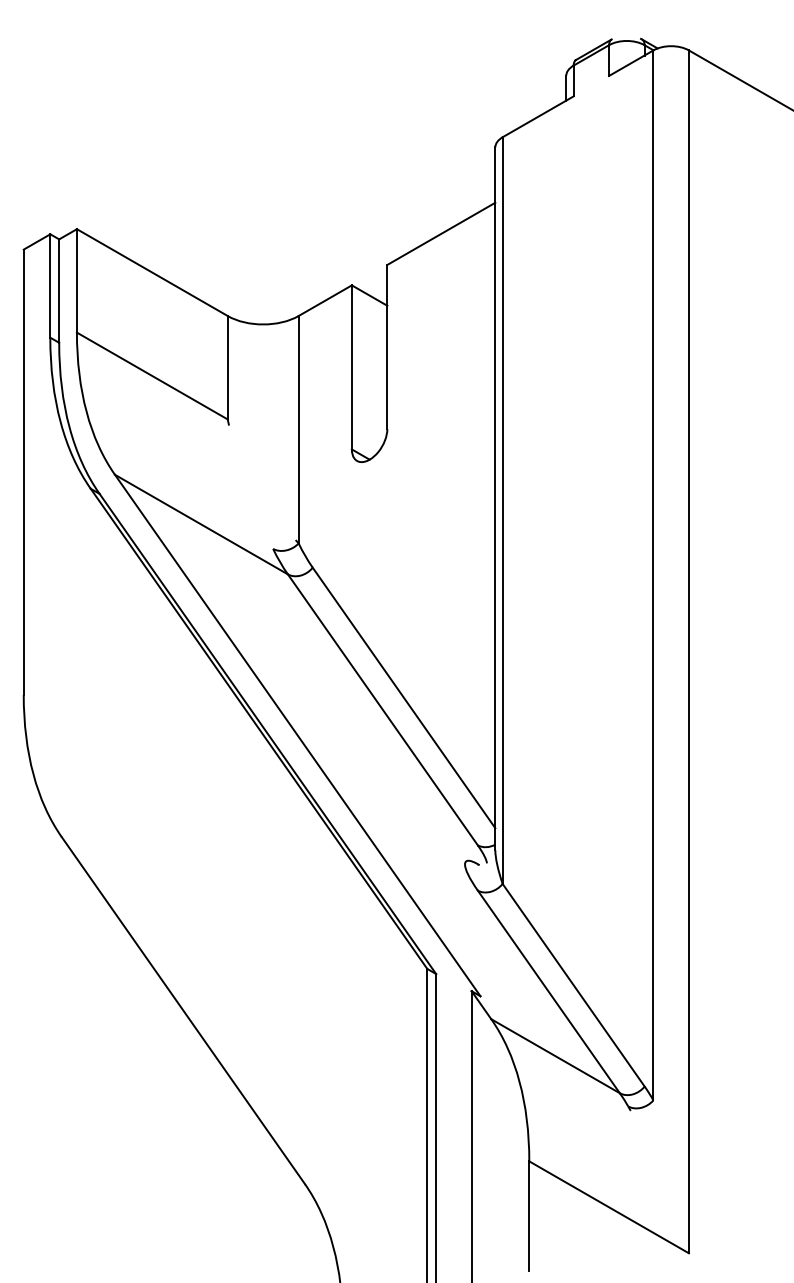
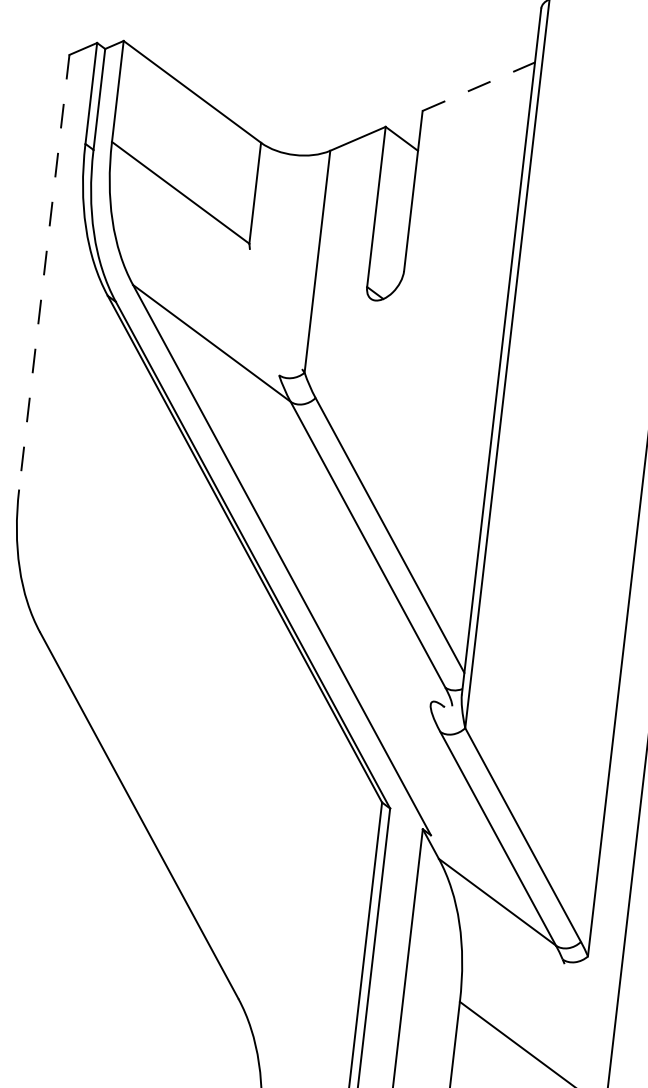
line: (441, 233) -> (479, 86), solid -> dashed
line: (23, 472) -> (44, 272), solid -> dashed

